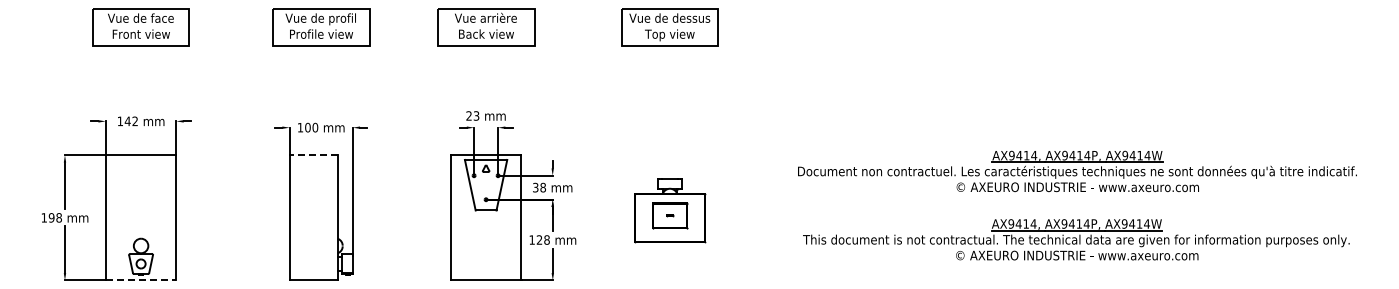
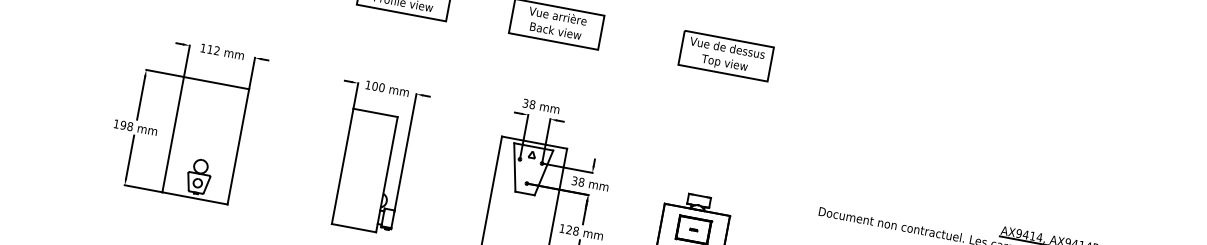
text: (472, 115) -> (528, 103), 23 -> 38
text: (127, 121) -> (209, 49), 142 -> 112
line: (313, 155) -> (375, 113), dashed -> solid
line: (141, 280) -> (195, 198), dashed -> solid

